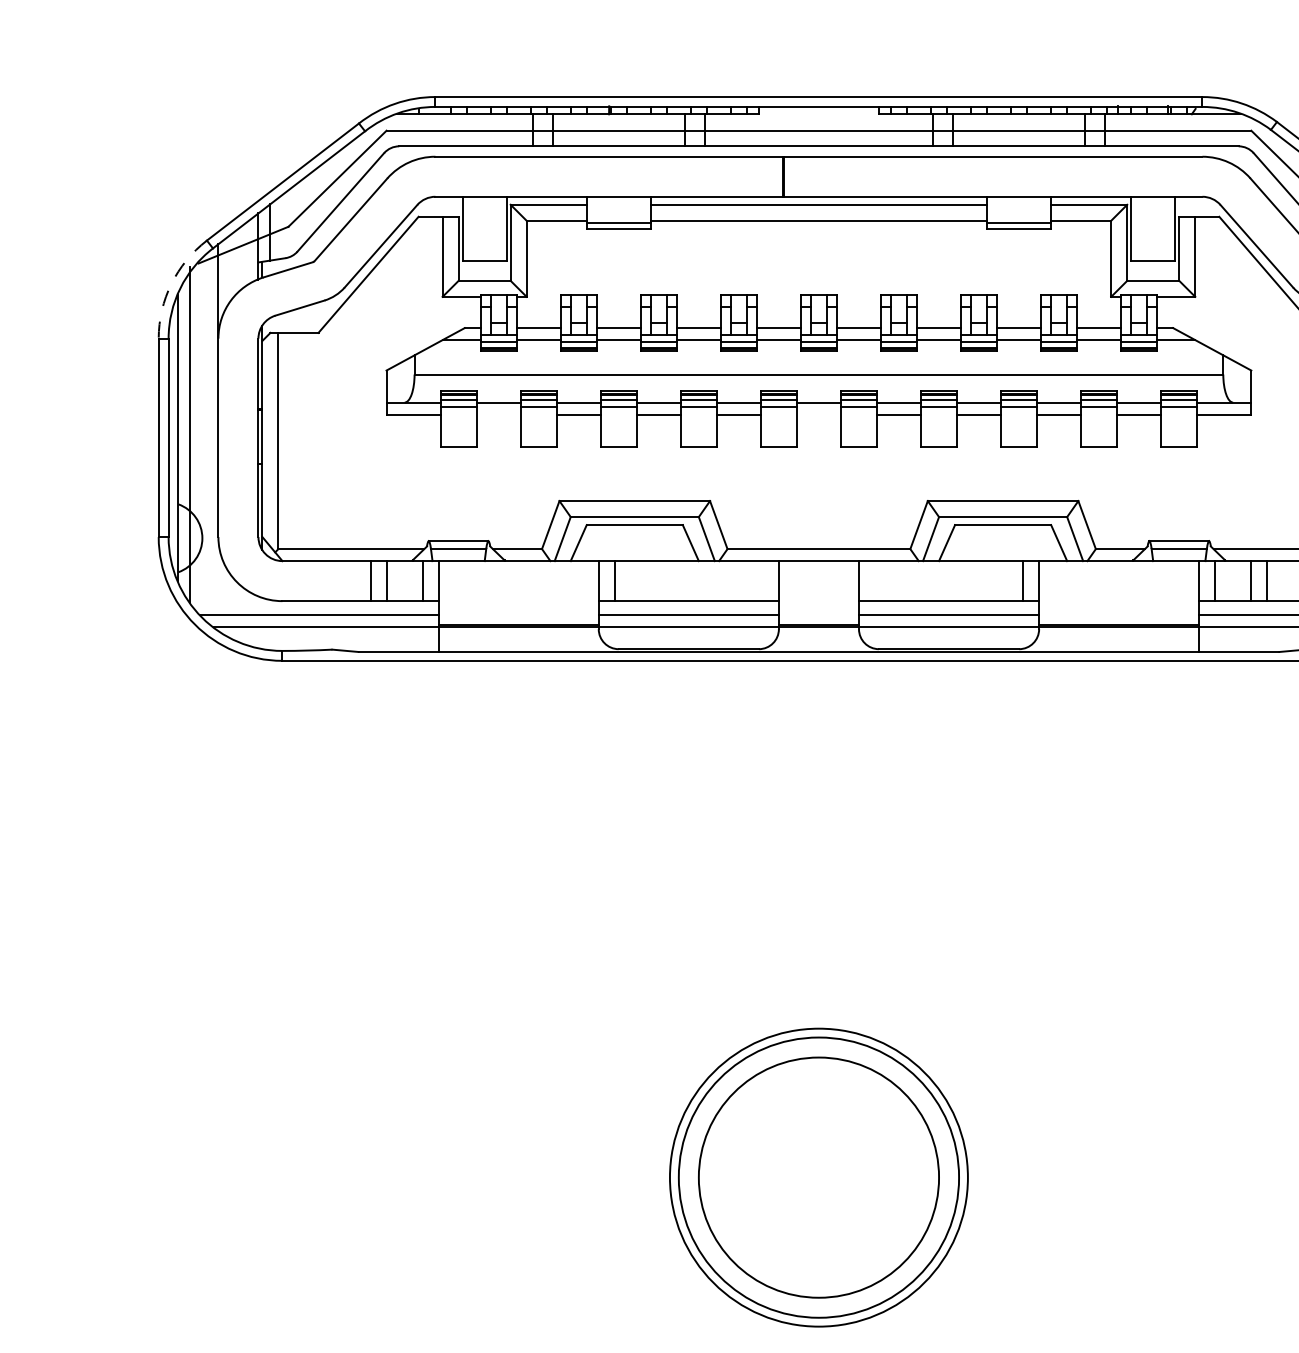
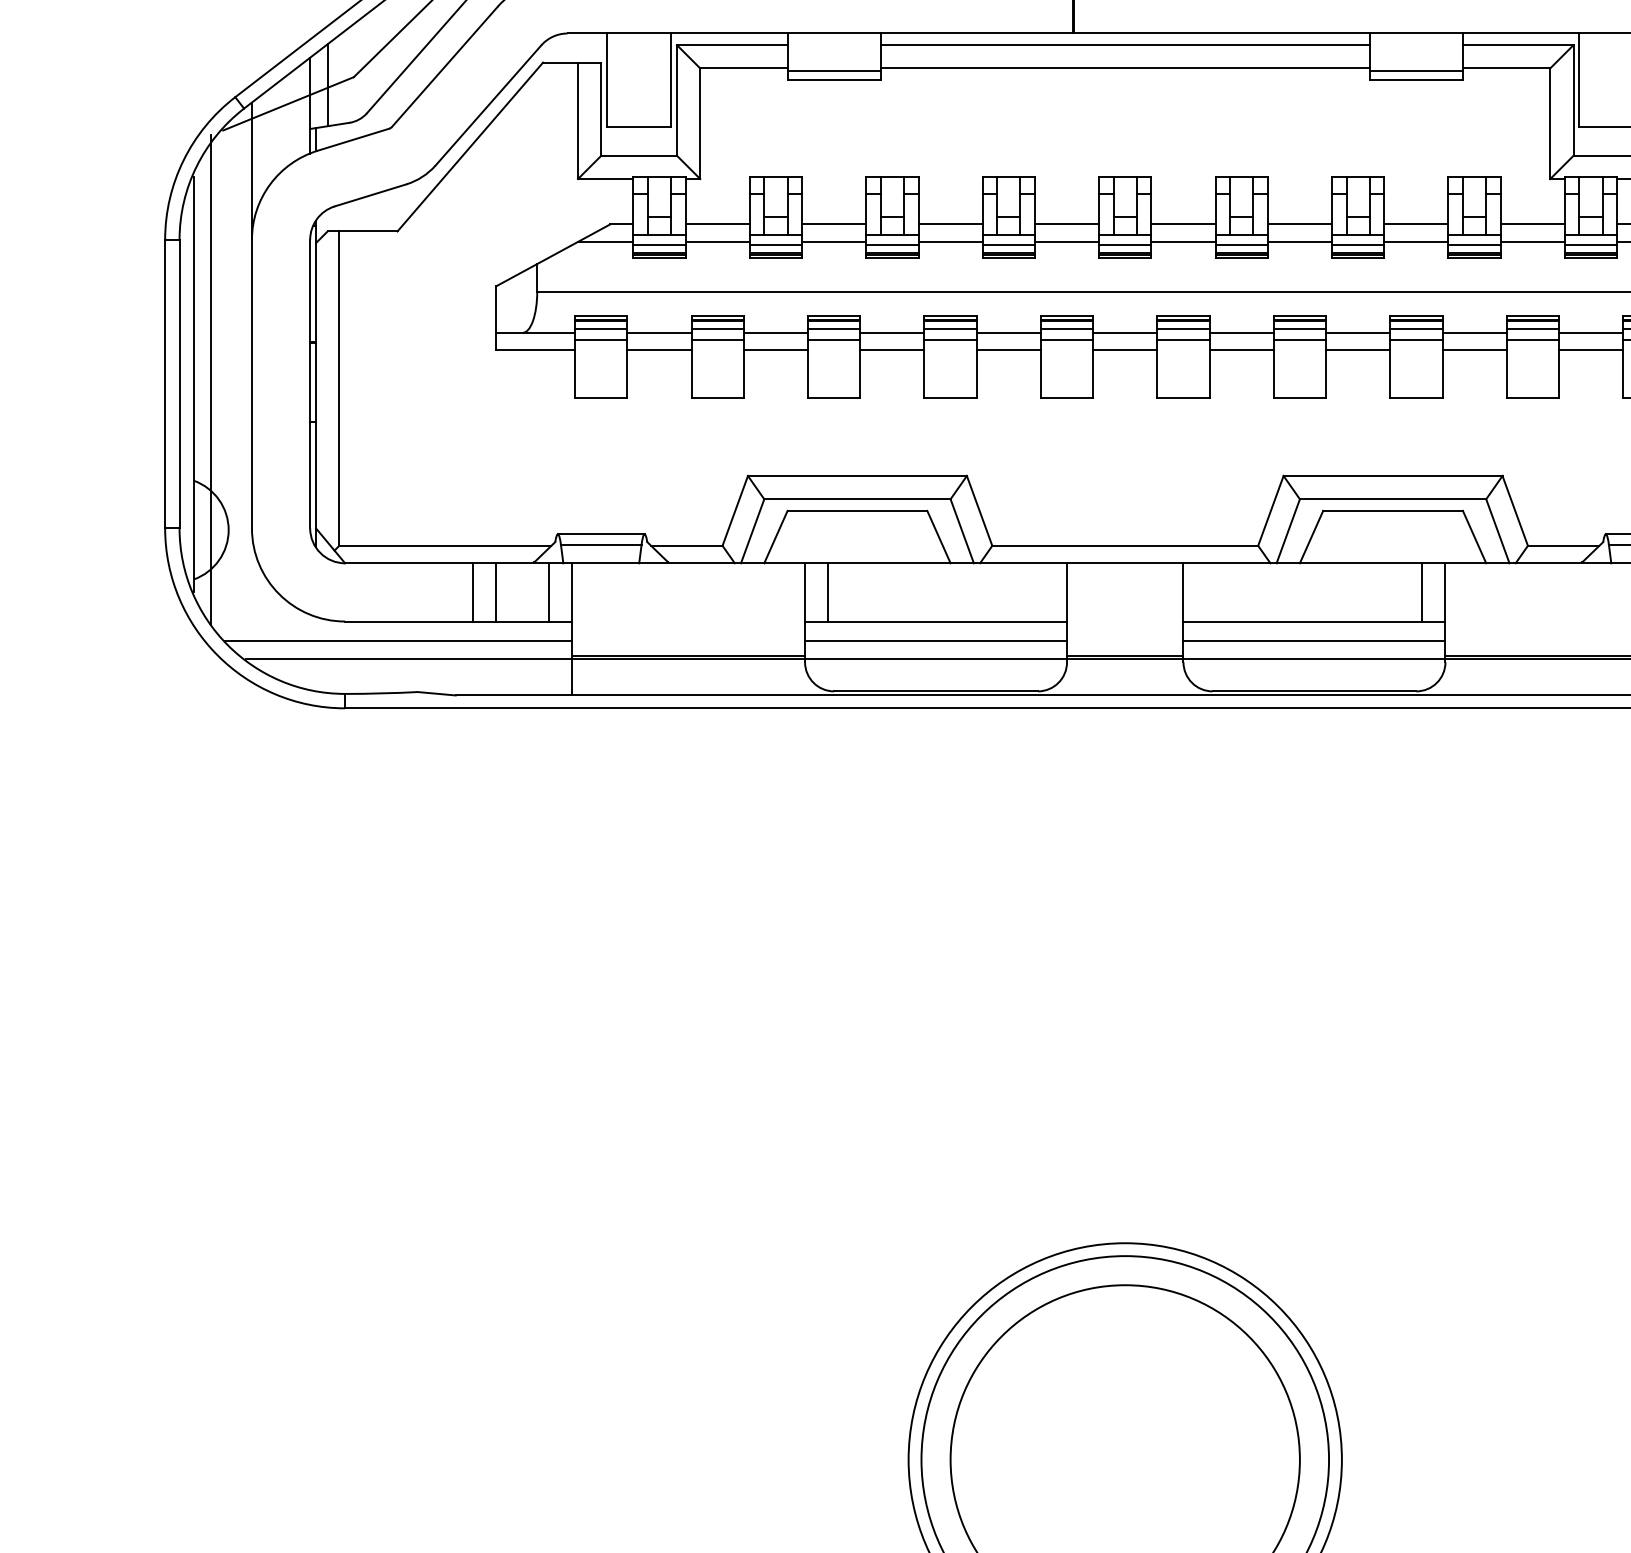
arc: (171, 284) -> (183, 161), dashed -> solid
line: (498, 414) -> (659, 350), added
line: (818, 414) -> (1124, 350), added

